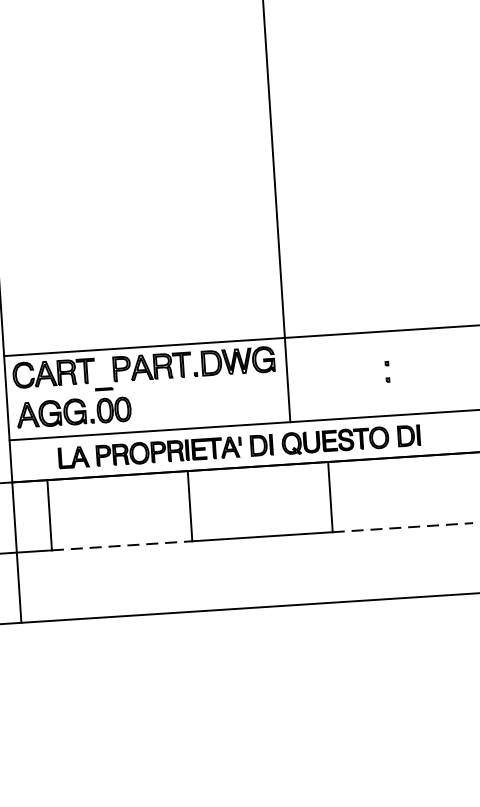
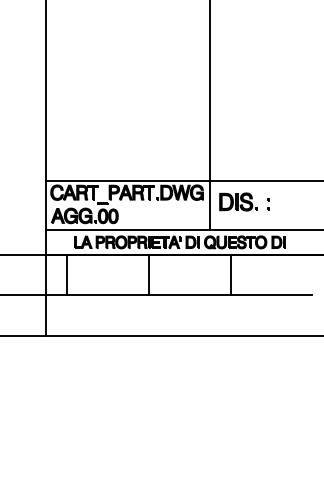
part: (335, 370) -> (238, 201), added
line: (402, 527) -> (271, 295), dashed -> solid
line: (121, 545) -> (107, 295), dashed -> solid

